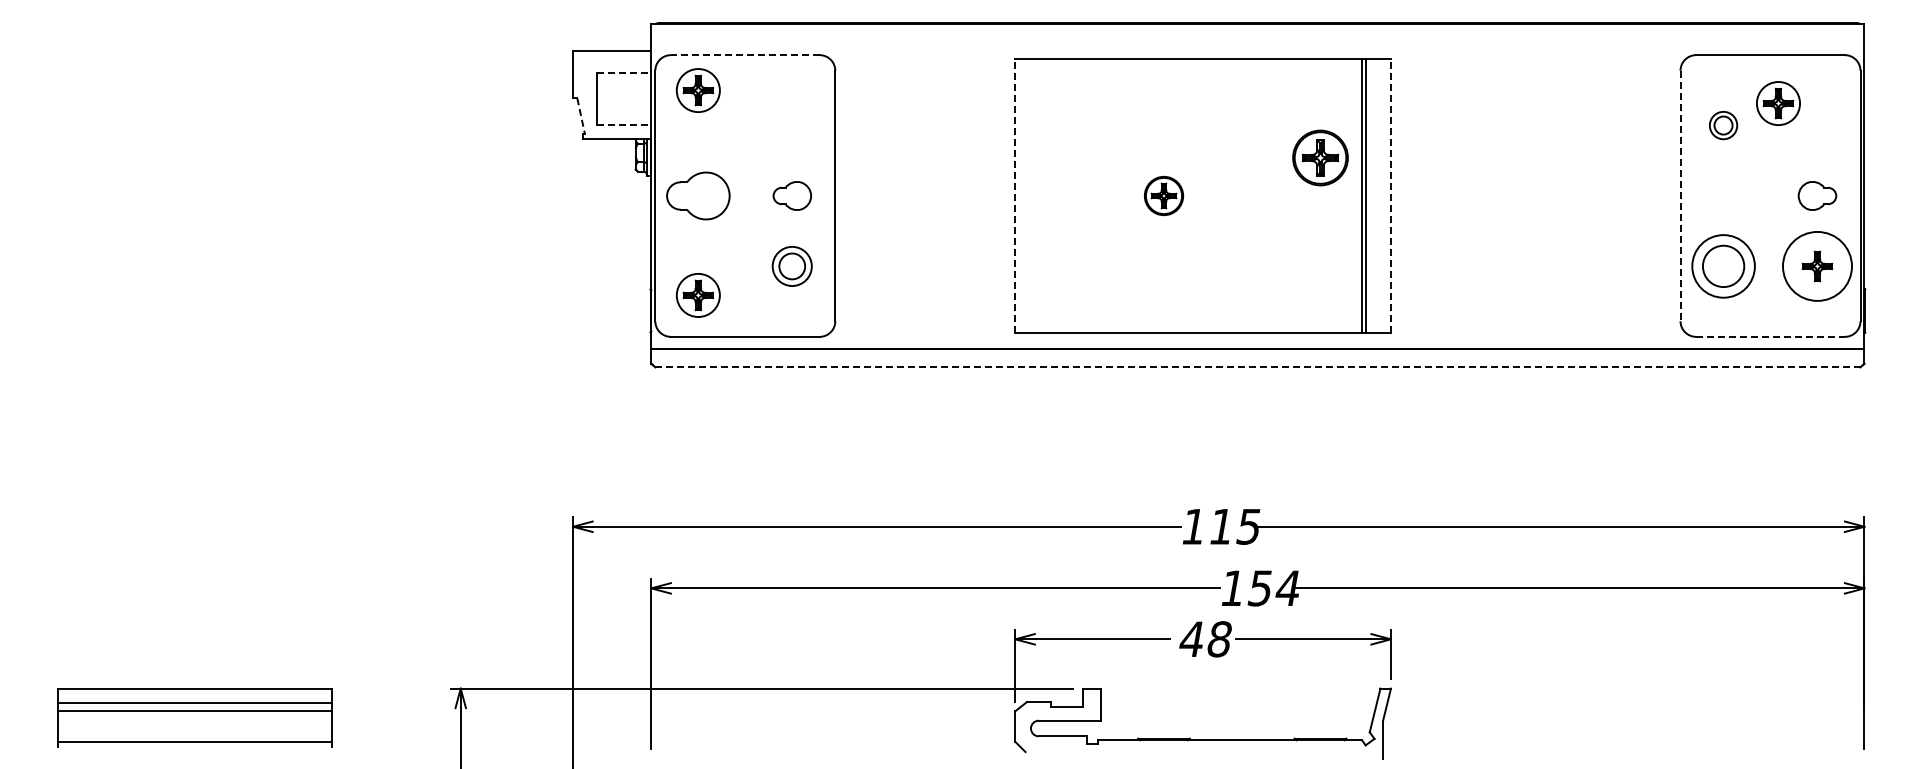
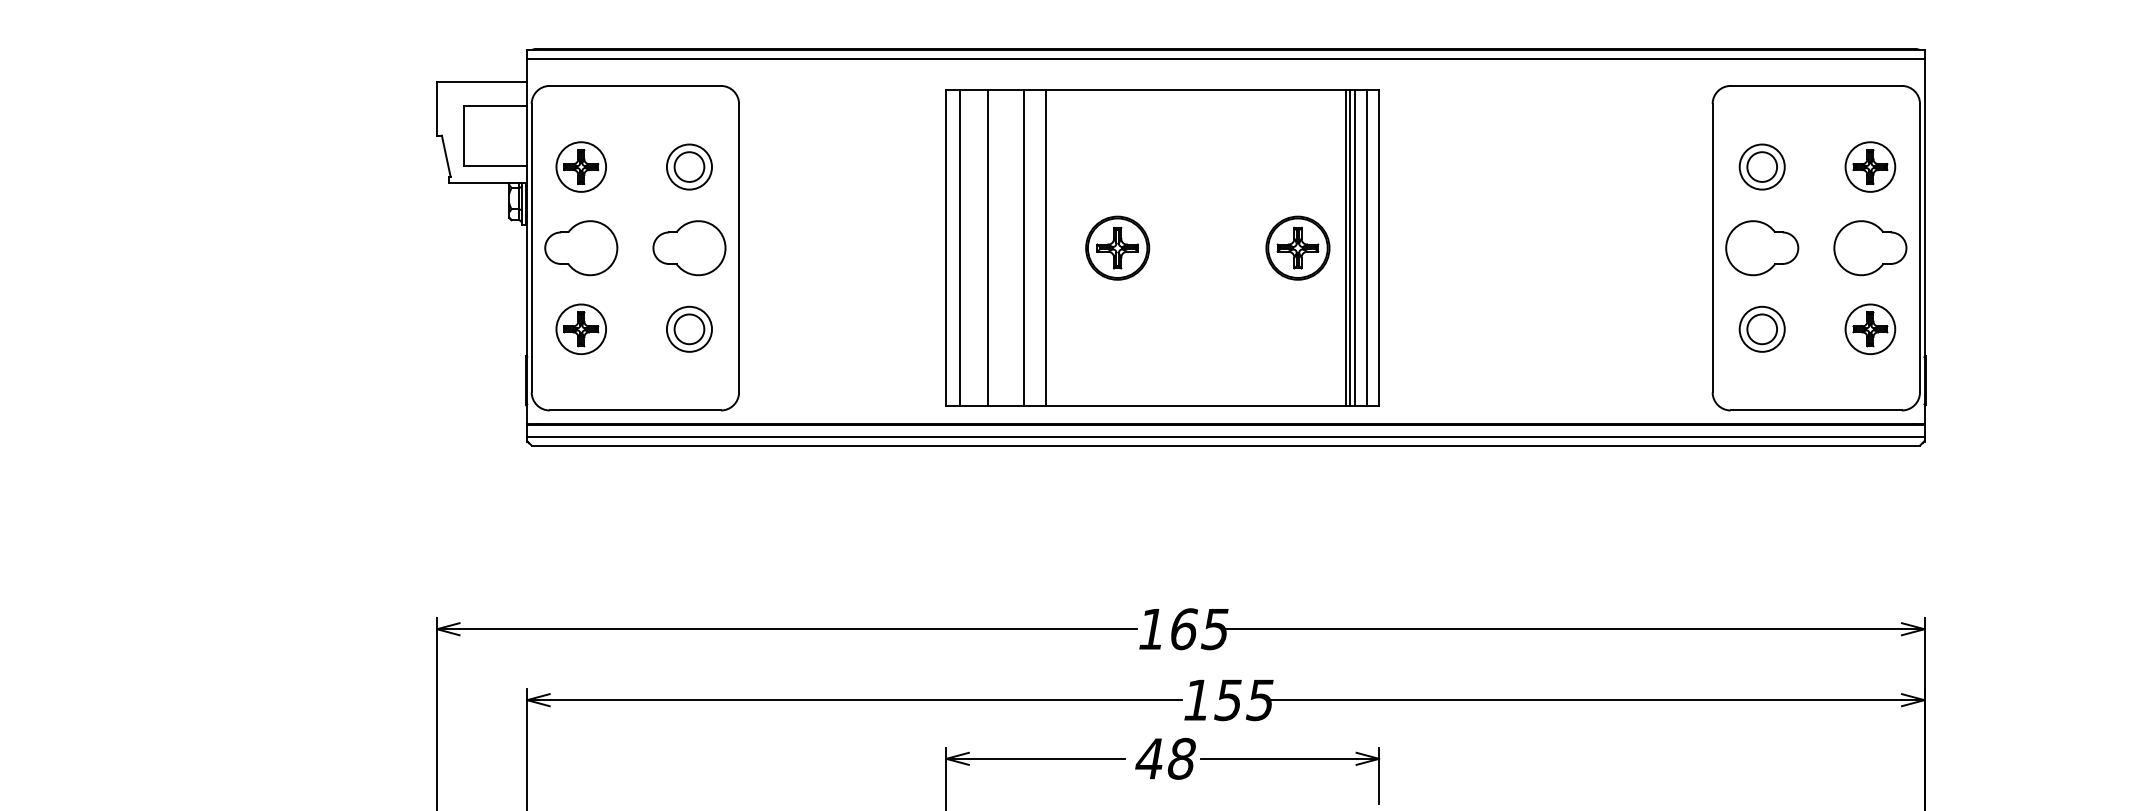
line: (1257, 31) -> (1225, 58), added
line: (744, 55) -> (634, 86), dashed -> solid
line: (624, 72) -> (496, 105), dashed -> solid
part: (697, 90) -> (580, 166), moved
part: (1778, 103) -> (1870, 166), moved
line: (581, 116) -> (446, 156), dashed -> solid
line: (624, 124) -> (496, 165), dashed -> solid
part: (791, 125) -> (688, 166), added
part: (1723, 125) -> (1762, 166), size x1.43
part: (1320, 157) -> (1297, 247), moved
part: (792, 195) -> (689, 247), size x1.67
line: (1026, 195) -> (959, 247), added
line: (1051, 195) -> (988, 247), added
line: (1082, 195) -> (1023, 247), added
line: (1101, 195) -> (1045, 247), added
part: (1163, 195) -> (1117, 247), size x1.43
line: (1369, 195) -> (1354, 247), added
line: (1380, 195) -> (1367, 247), added
part: (1723, 195) -> (1762, 247), added
part: (1817, 195) -> (1870, 247), size x1.67
line: (1015, 196) -> (946, 248), dashed -> solid
line: (1390, 196) -> (1378, 248), dashed -> solid
line: (1680, 196) -> (1712, 248), dashed -> solid
part: (1723, 266) -> (1762, 329), size x0.62
circle: (1817, 266) -> (1870, 329), size x0.62
part: (697, 295) -> (580, 329), moved
line: (1771, 336) -> (1817, 410), dashed -> solid
line: (1257, 359) -> (1225, 436), added
line: (1257, 367) -> (1225, 445), dashed -> solid
text: (1221, 526) -> (1183, 628), 115 -> 165
text: (1287, 588) -> (1259, 700), 154 -> 155

